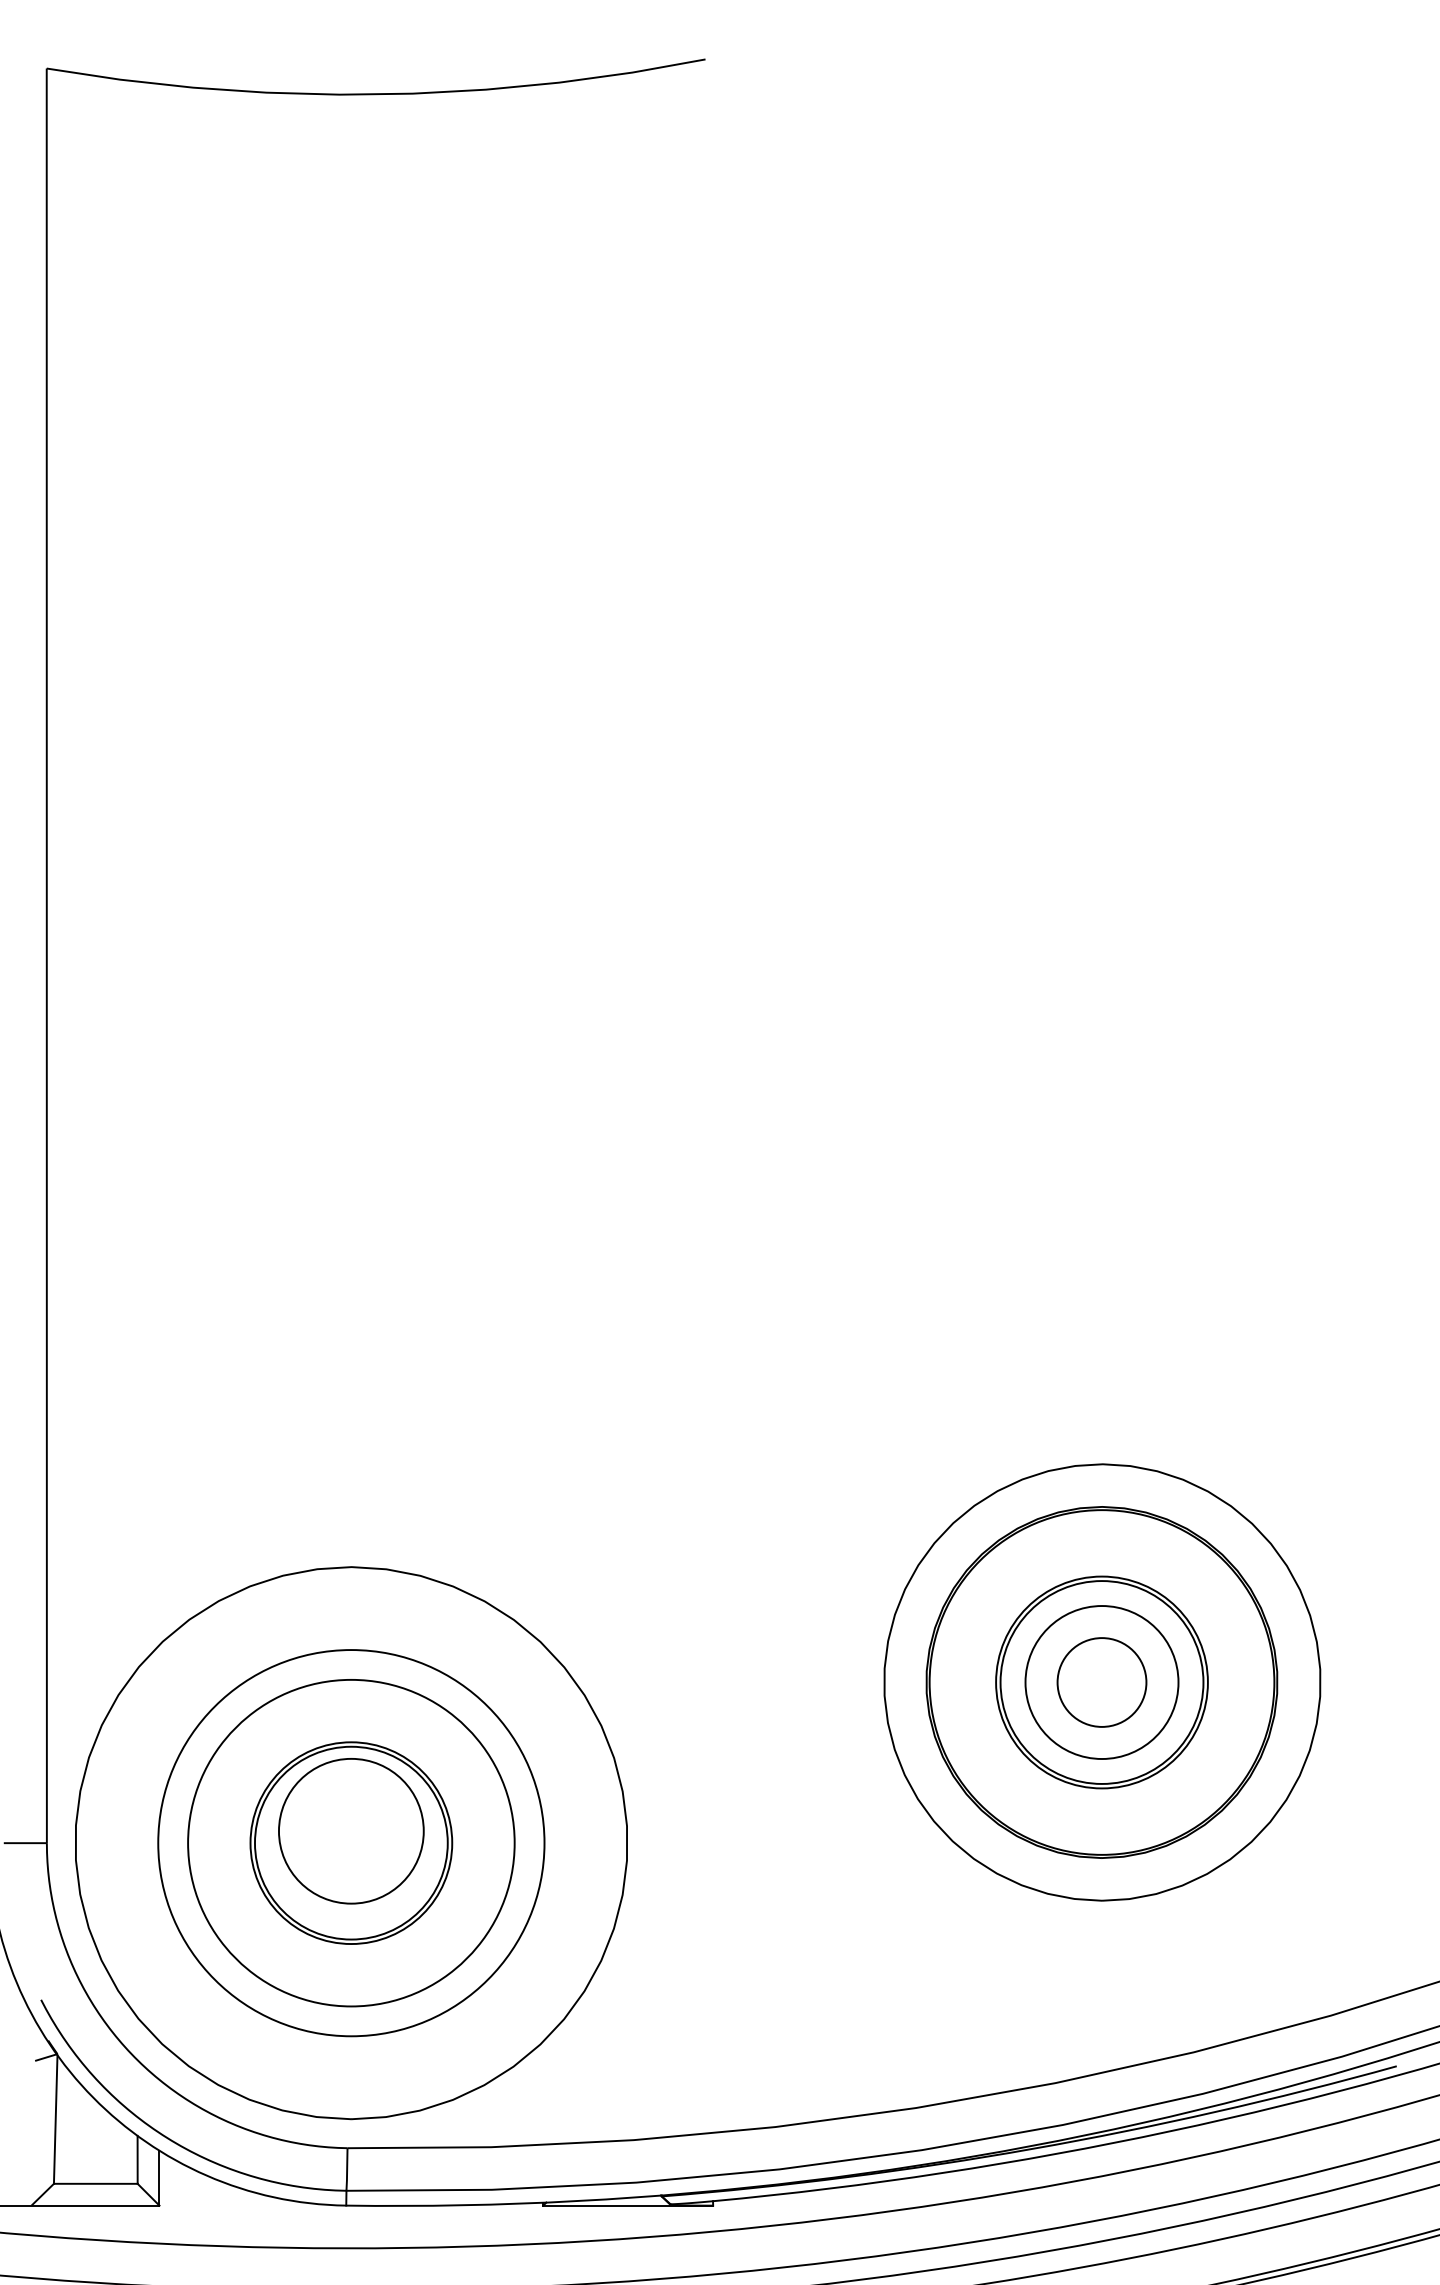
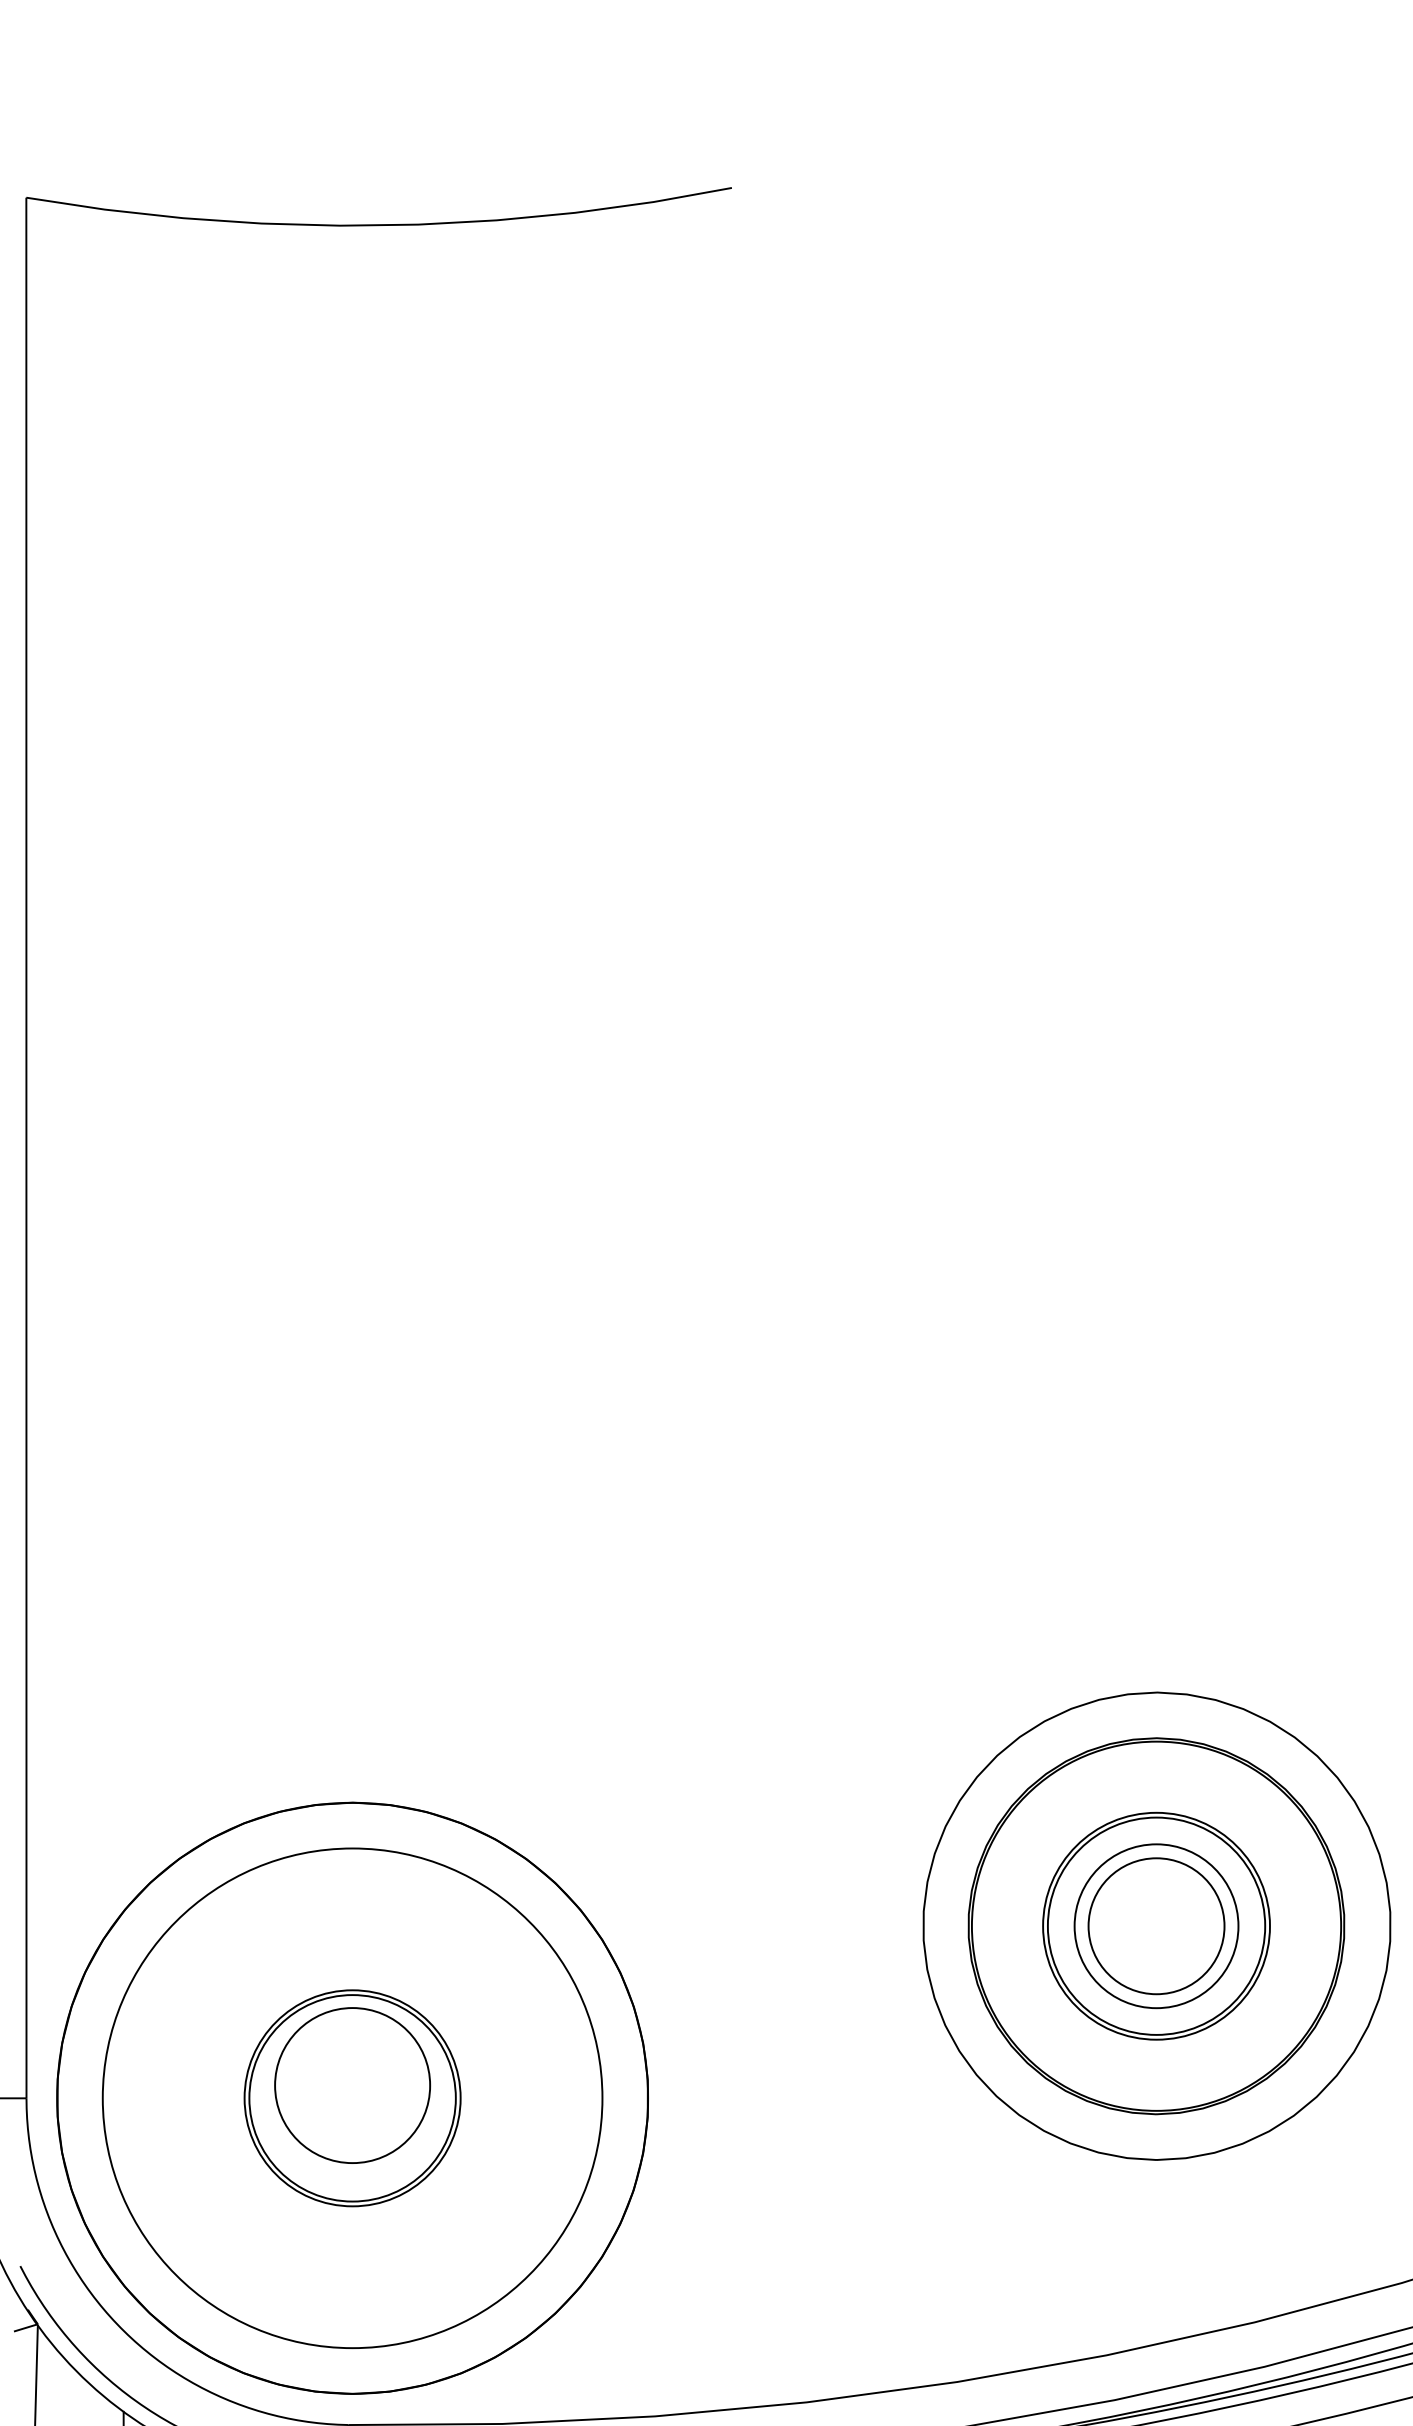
circle: (1101, 1682) -> (1155, 1926), size x1.43
circle: (351, 1842) -> (352, 2097), size x1.43
circle: (351, 1843) -> (352, 2098), size x1.43

